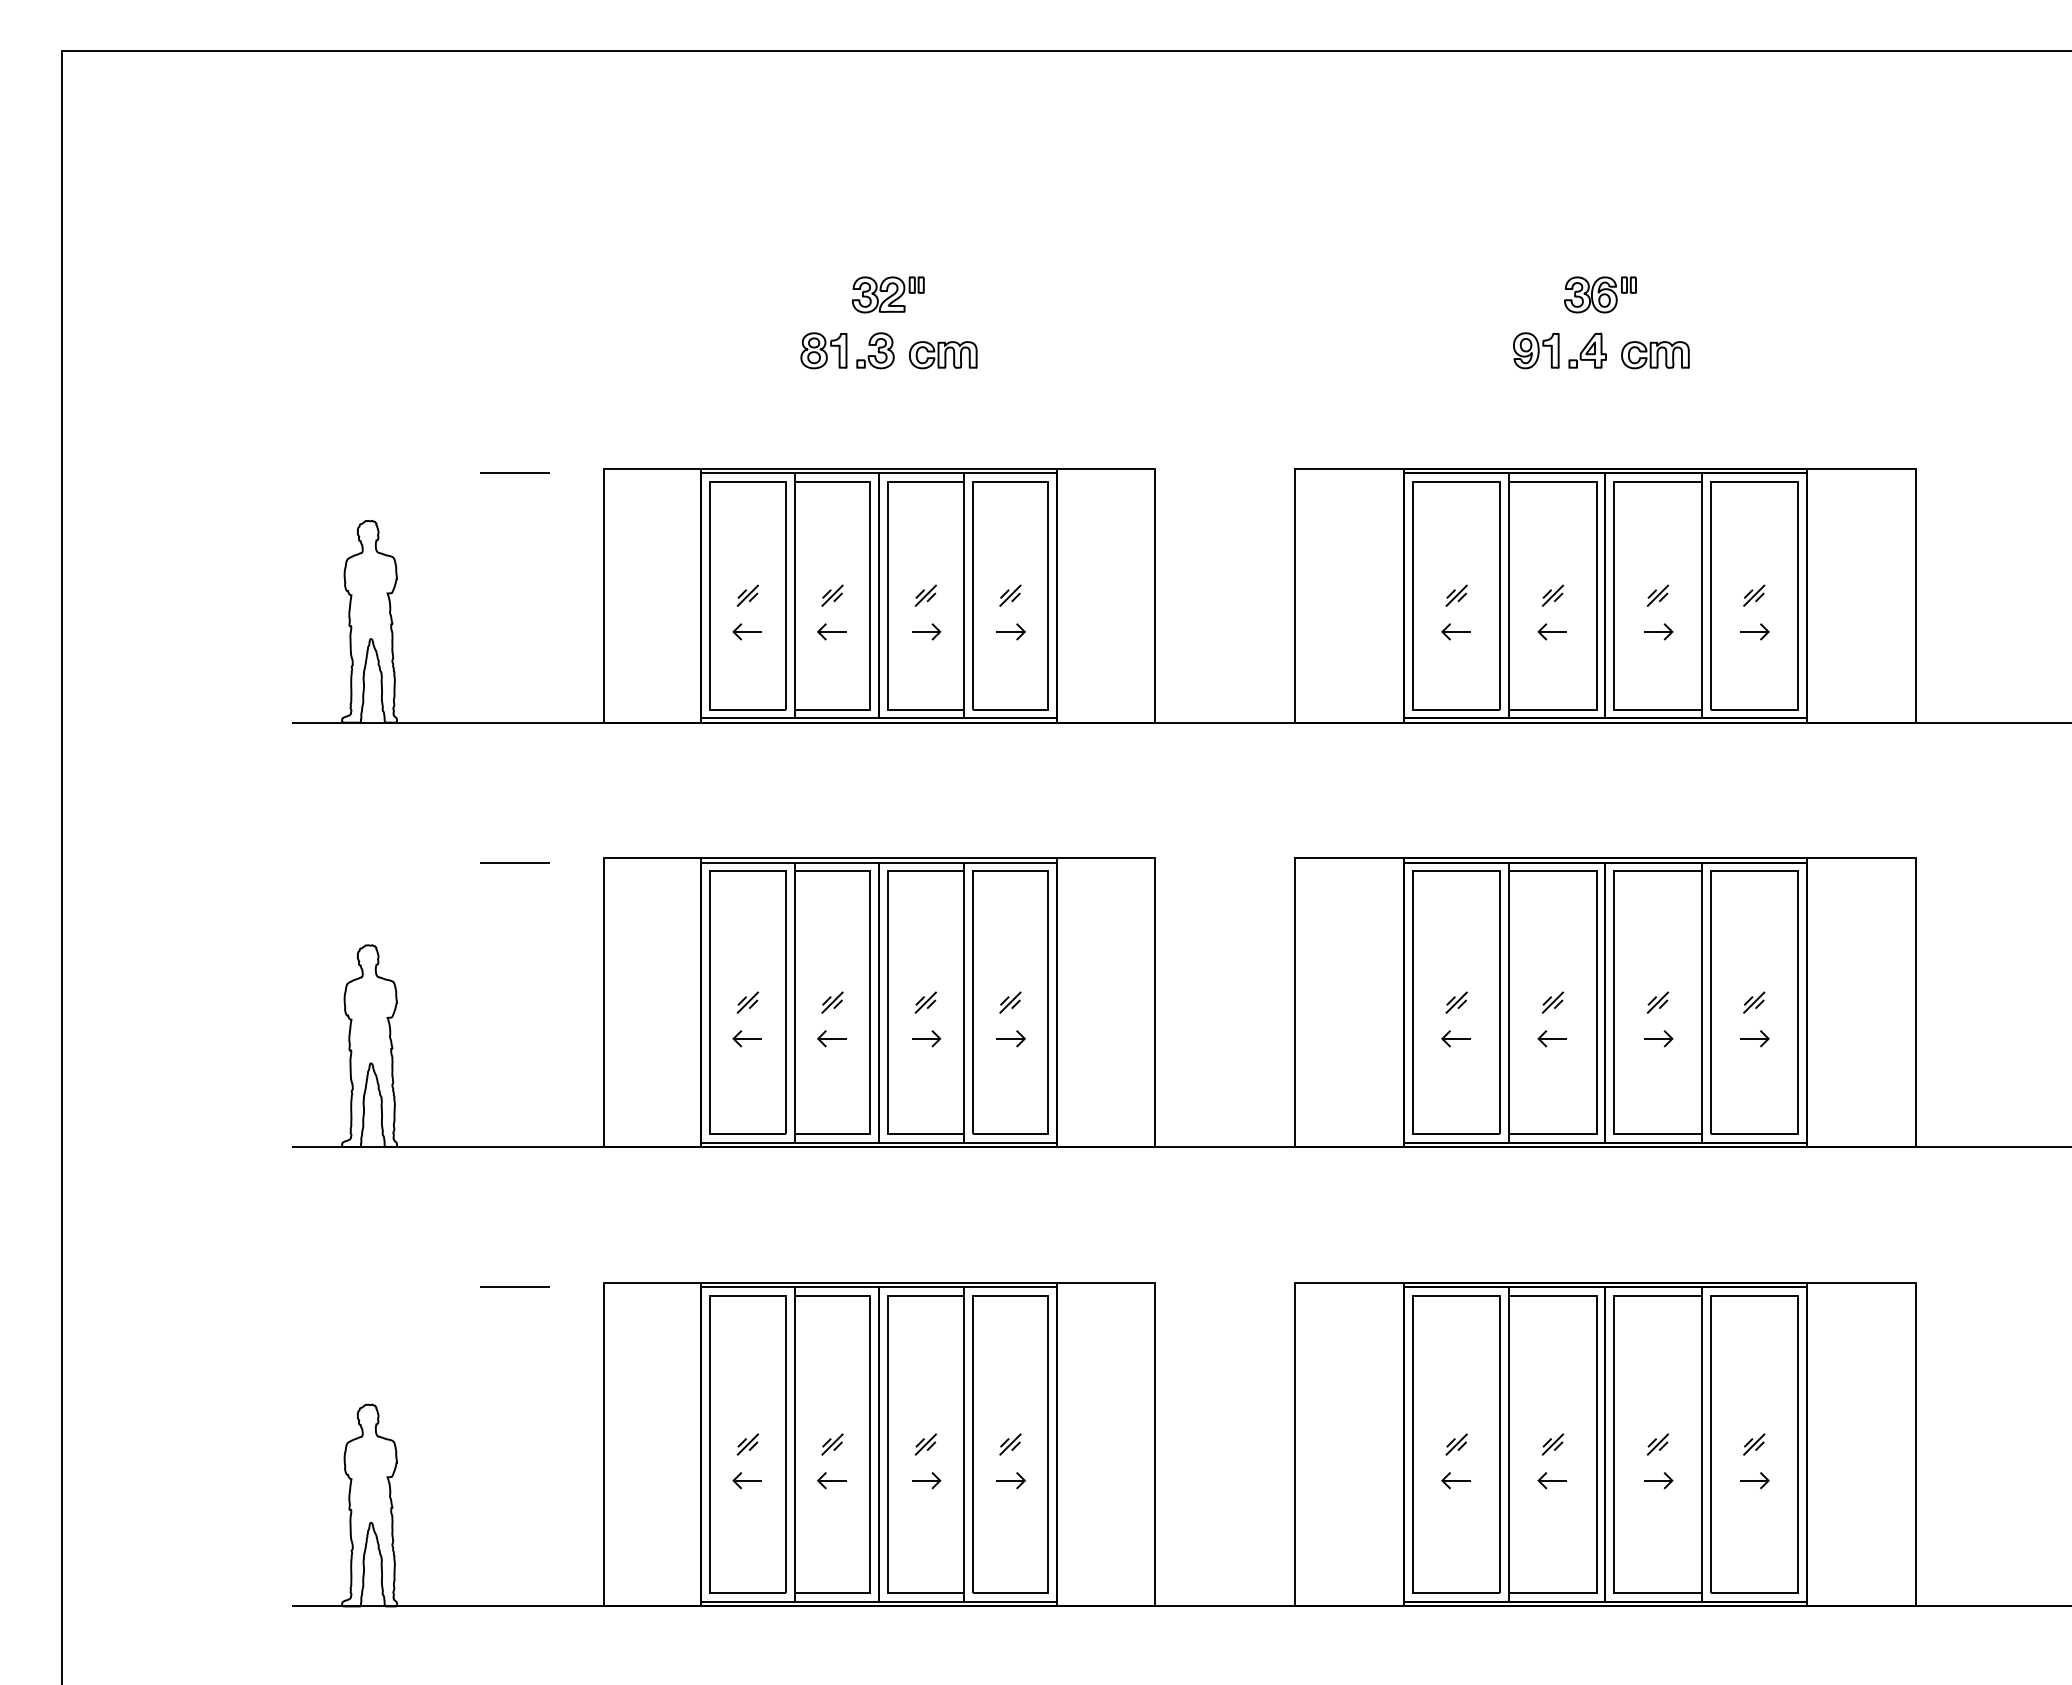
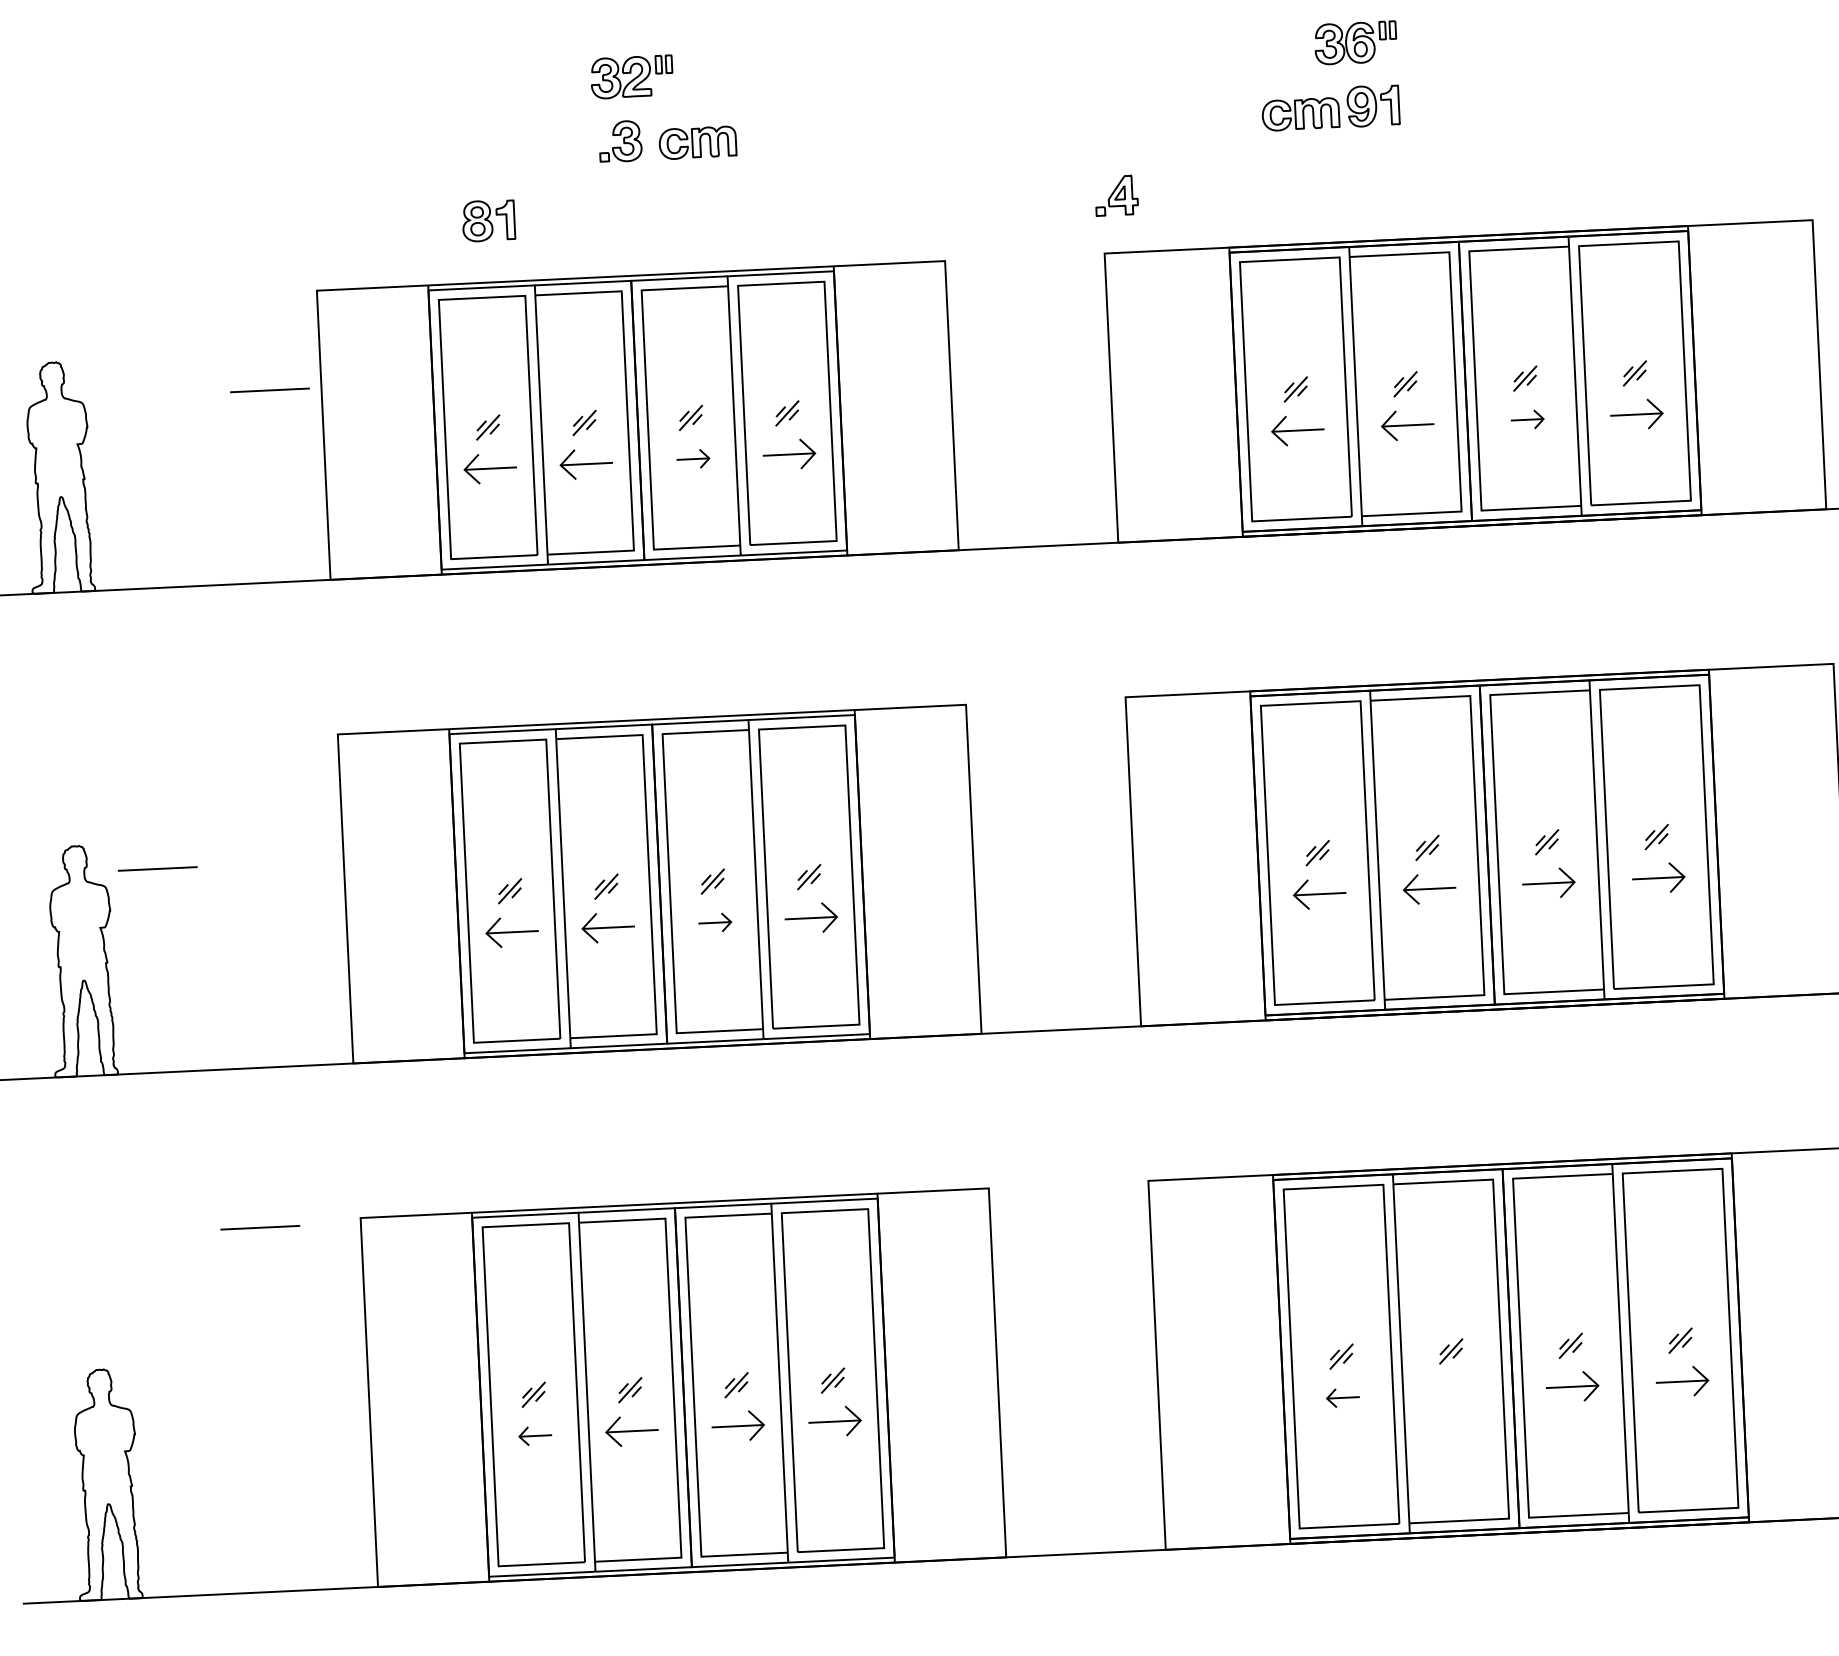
part: (1600, 294) -> (1355, 42), moved
part: (823, 350) -> (488, 220), moved
part: (1587, 350) -> (1116, 195), moved
part: (1655, 355) -> (1300, 114), moved
line: (514, 472) -> (268, 389), moved
part: (746, 631) -> (488, 468), size x1.6
part: (831, 631) -> (585, 463), size x1.6
part: (1010, 631) -> (789, 454), size x1.6
part: (1455, 631) -> (1296, 430), size x1.6
part: (1551, 631) -> (1405, 425), size x1.6
part: (1754, 631) -> (1637, 414), size x1.6
line: (514, 862) -> (156, 868), moved
part: (746, 1038) -> (510, 932), size x1.6
part: (831, 1038) -> (607, 927), size x1.6
part: (1010, 1038) -> (811, 917), size x1.6
part: (1455, 1038) -> (1318, 894), size x1.6
part: (1551, 1038) -> (1427, 888), size x1.6
part: (1658, 1038) -> (1549, 883), size x1.6
part: (1754, 1038) -> (1659, 877), size x1.6
part: (831, 1480) -> (631, 1431), size x1.6
part: (926, 1480) -> (739, 1426), size x1.6
part: (1010, 1480) -> (834, 1421), size x1.6
part: (1551, 1480) -> (1451, 1392), removed
part: (1658, 1480) -> (1573, 1386), size x1.6
part: (1754, 1480) -> (1682, 1381), size x1.6

